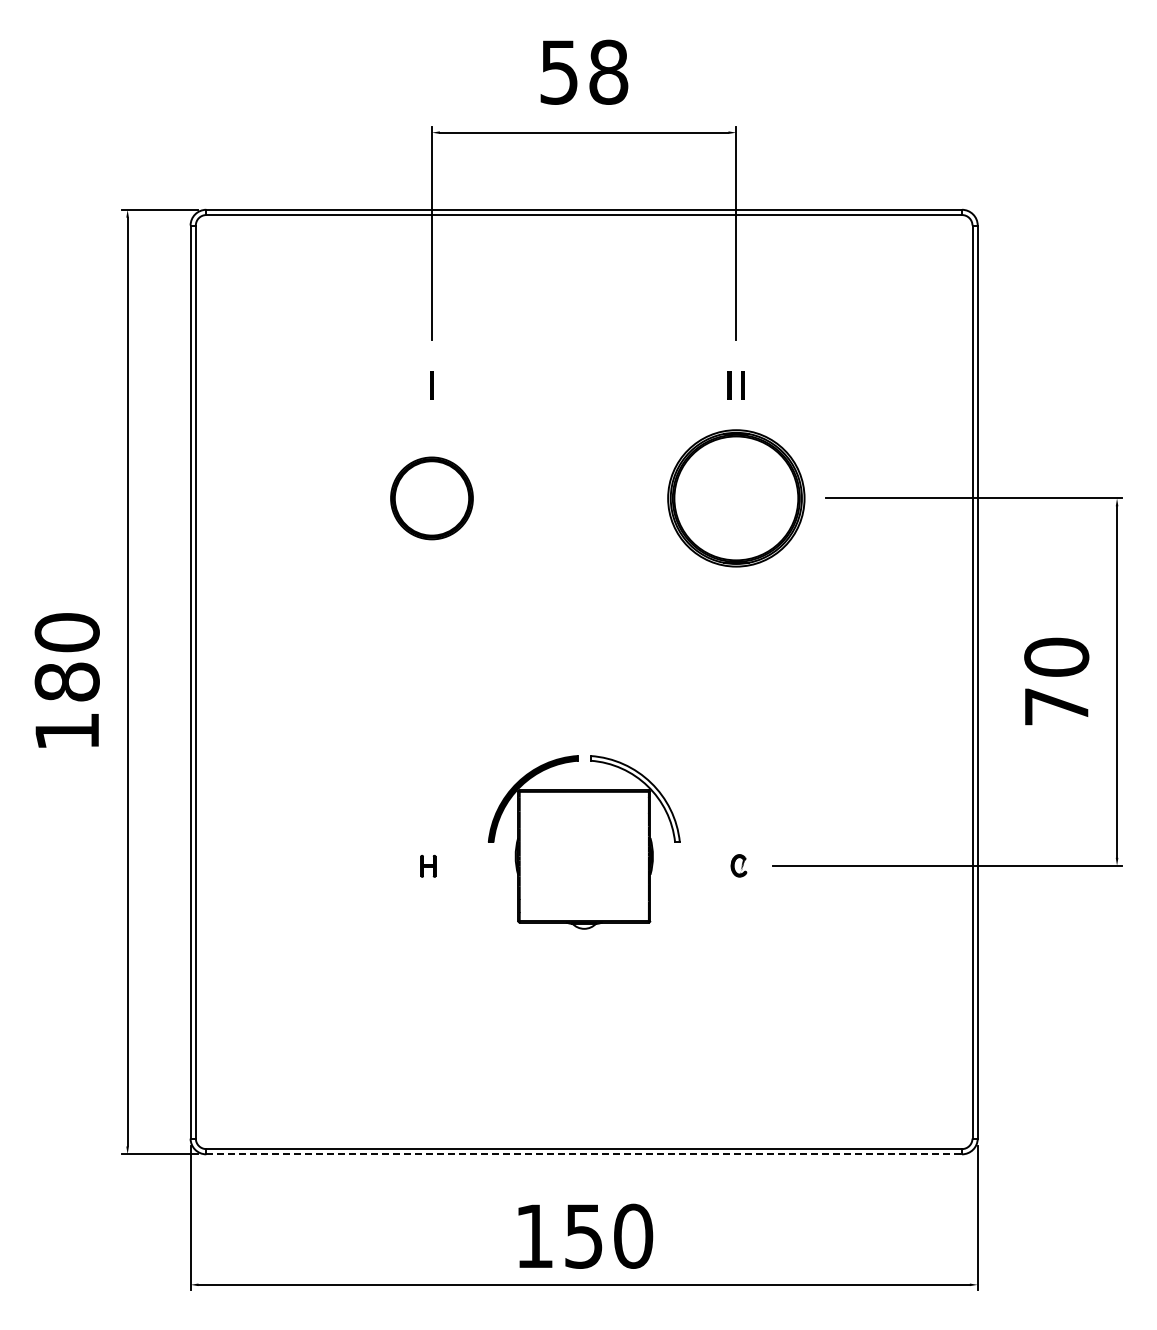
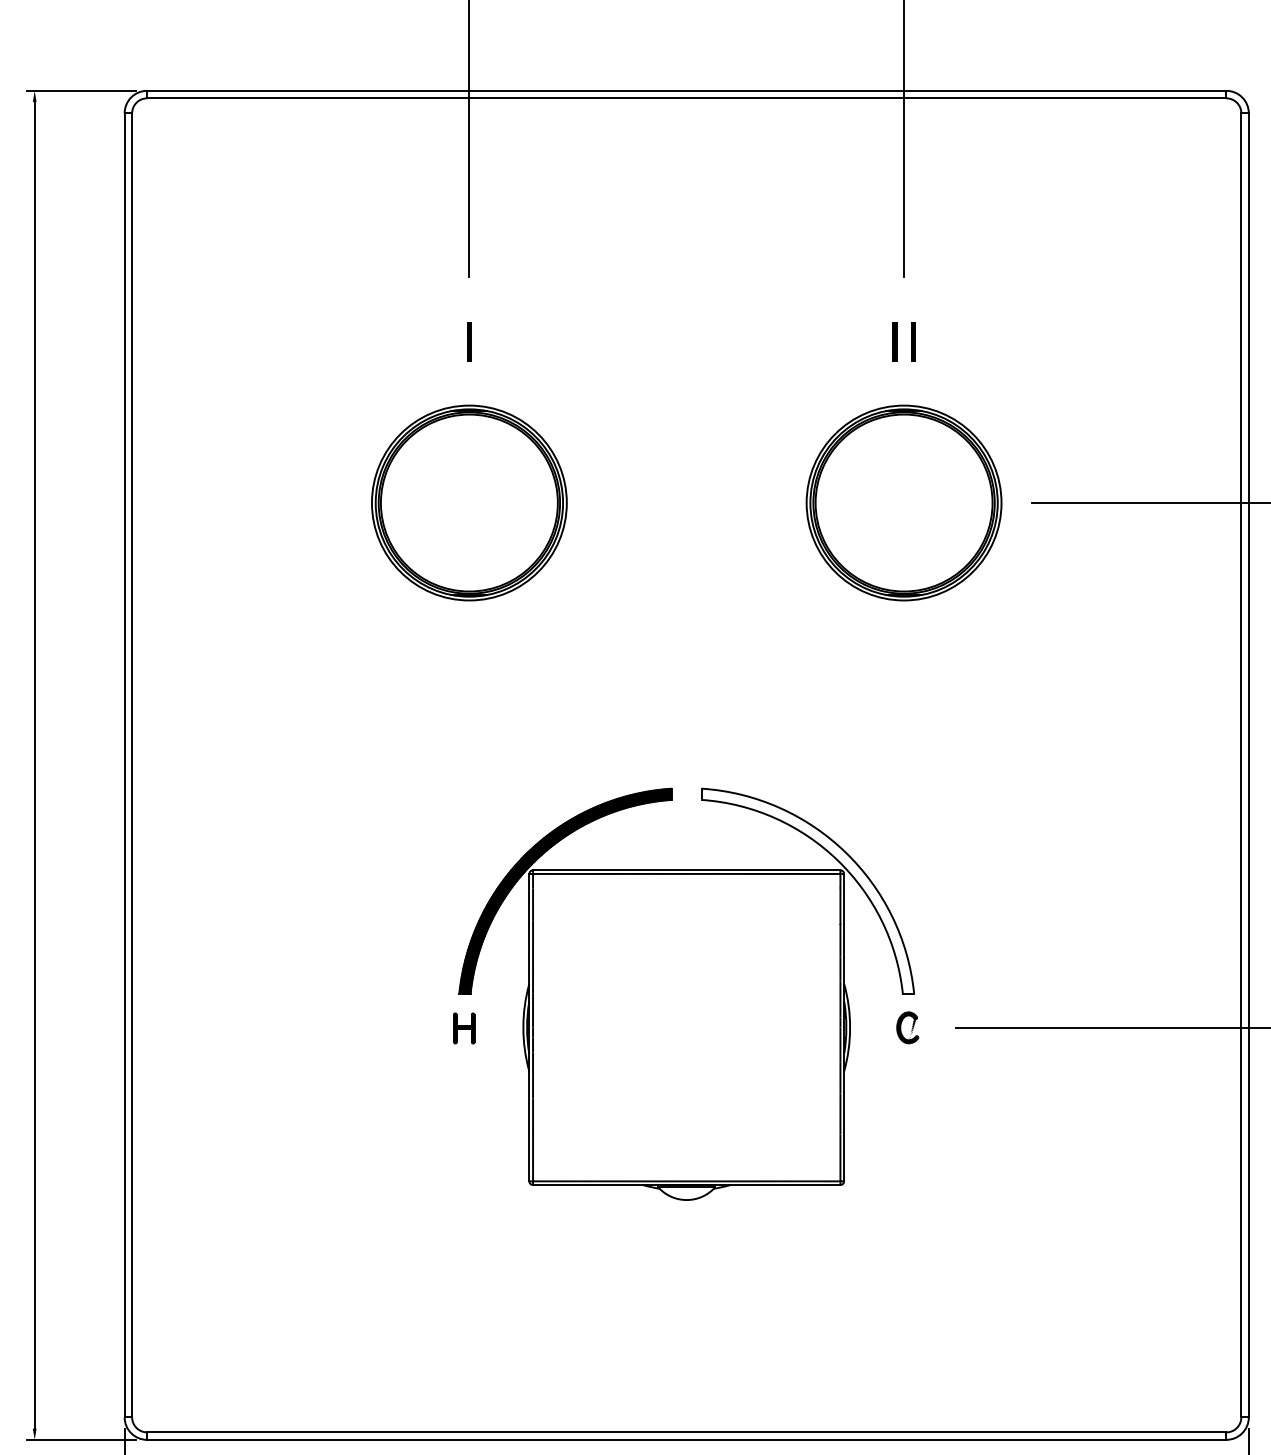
part: (431, 498) -> (468, 503), size x1.67
part: (584, 842) -> (687, 994), size x1.67
line: (584, 1154) -> (687, 1440), dashed -> solid

